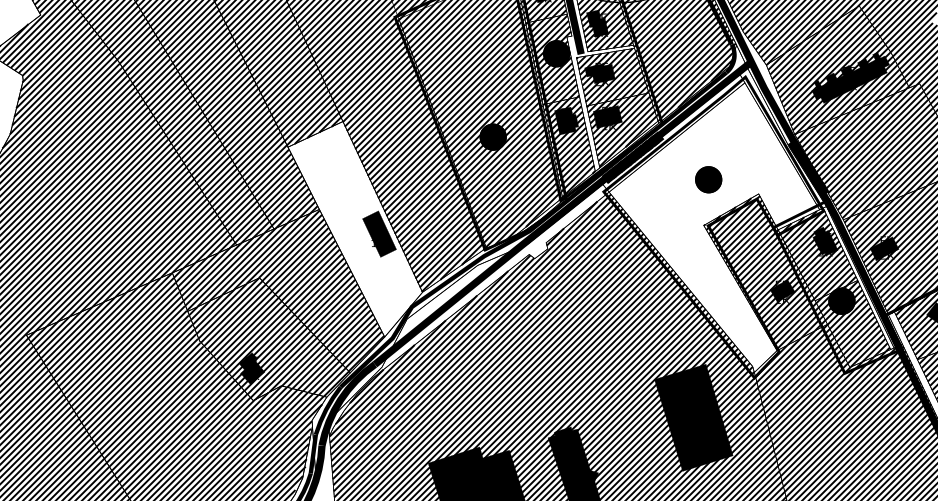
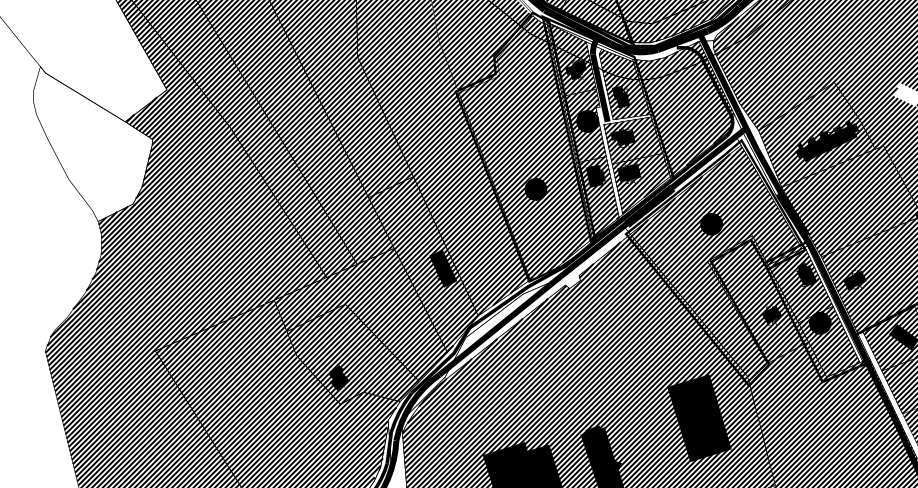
hatch: (714, 227) -> (716, 263), added
hatch: (355, 229) -> (423, 264), added

